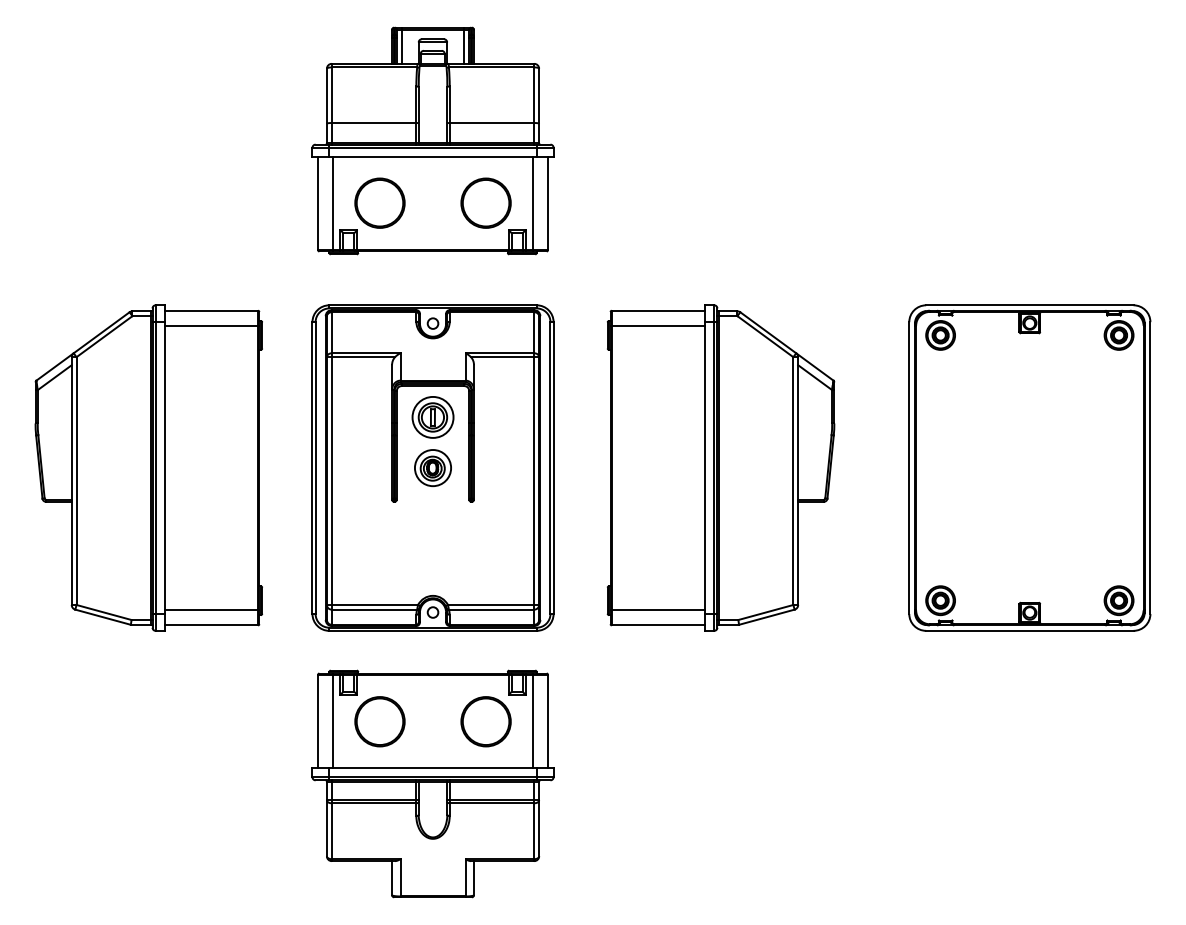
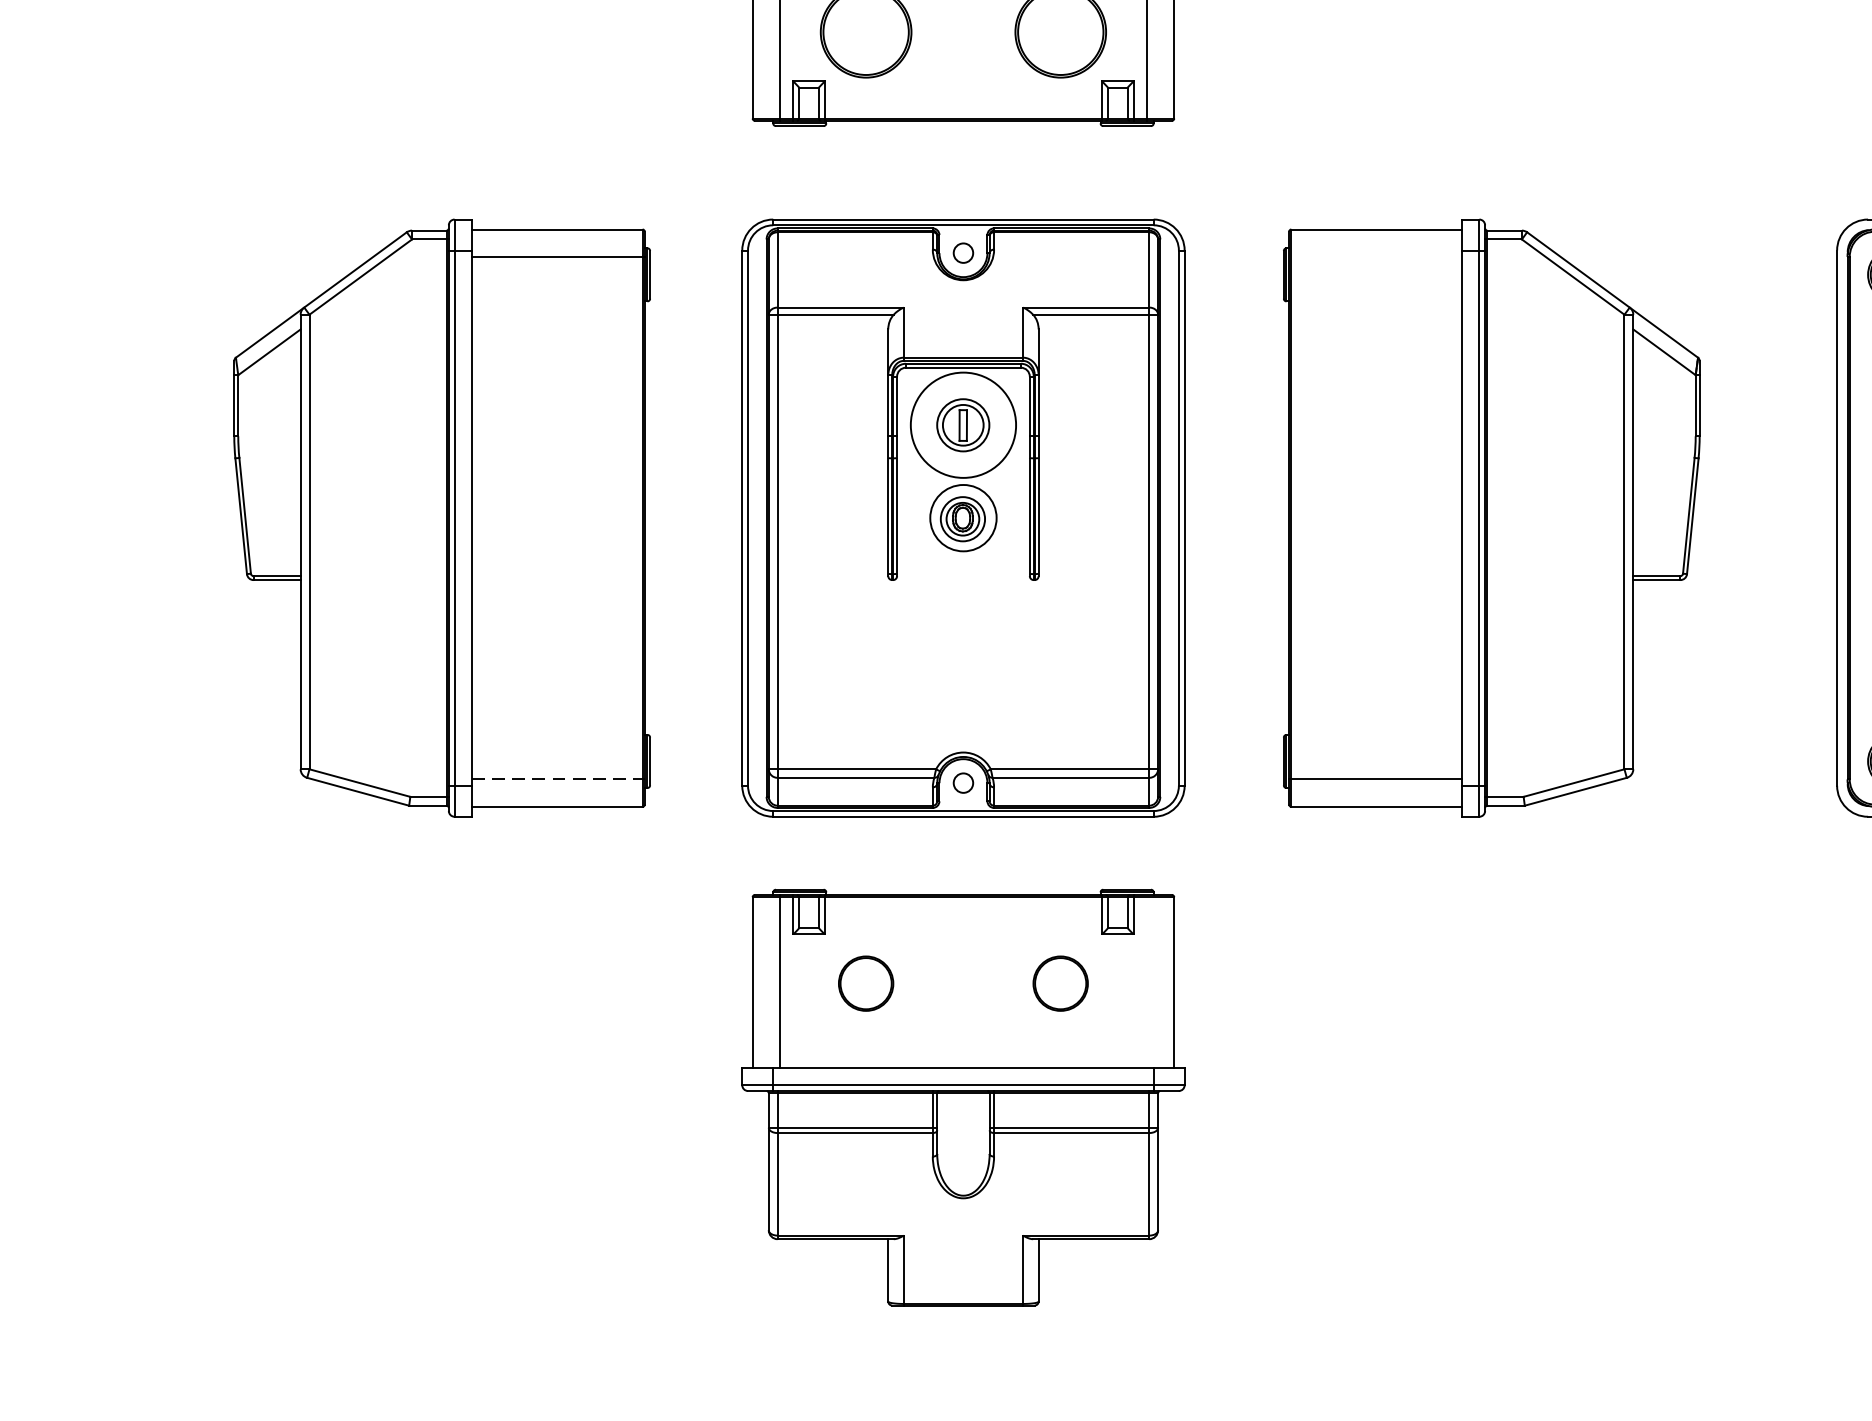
line: (657, 325) -> (1375, 256), removed
circle: (432, 416) -> (962, 423), size x1.4
line: (212, 610) -> (558, 779), solid -> dashed
line: (533, 720) -> (1147, 981), removed
circle: (379, 721) -> (865, 983), size x0.6
part: (485, 721) -> (1059, 983), size x0.6

